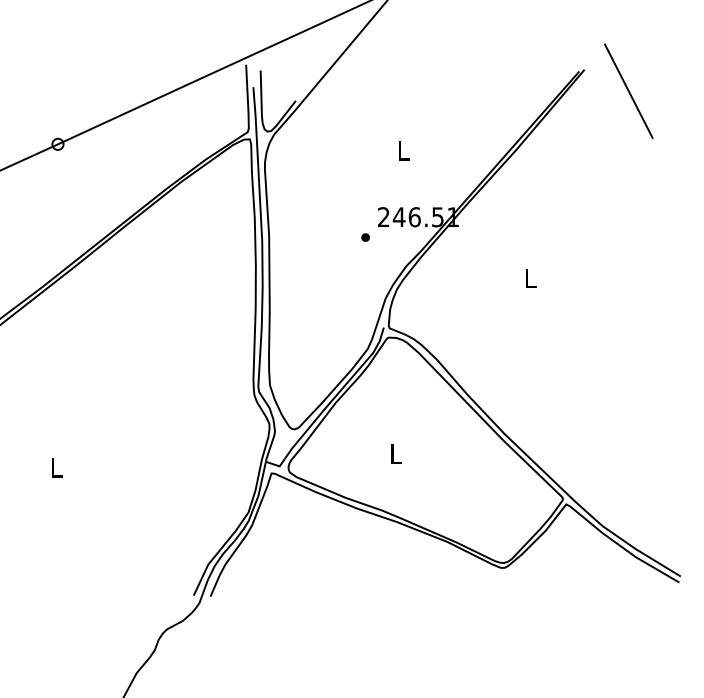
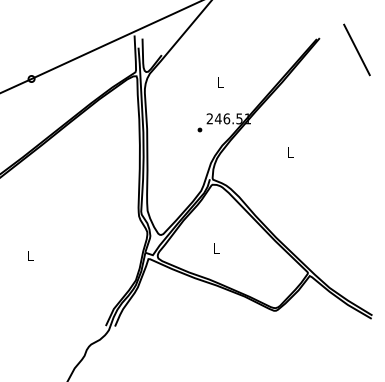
line: (627, 90) -> (356, 49), moved

